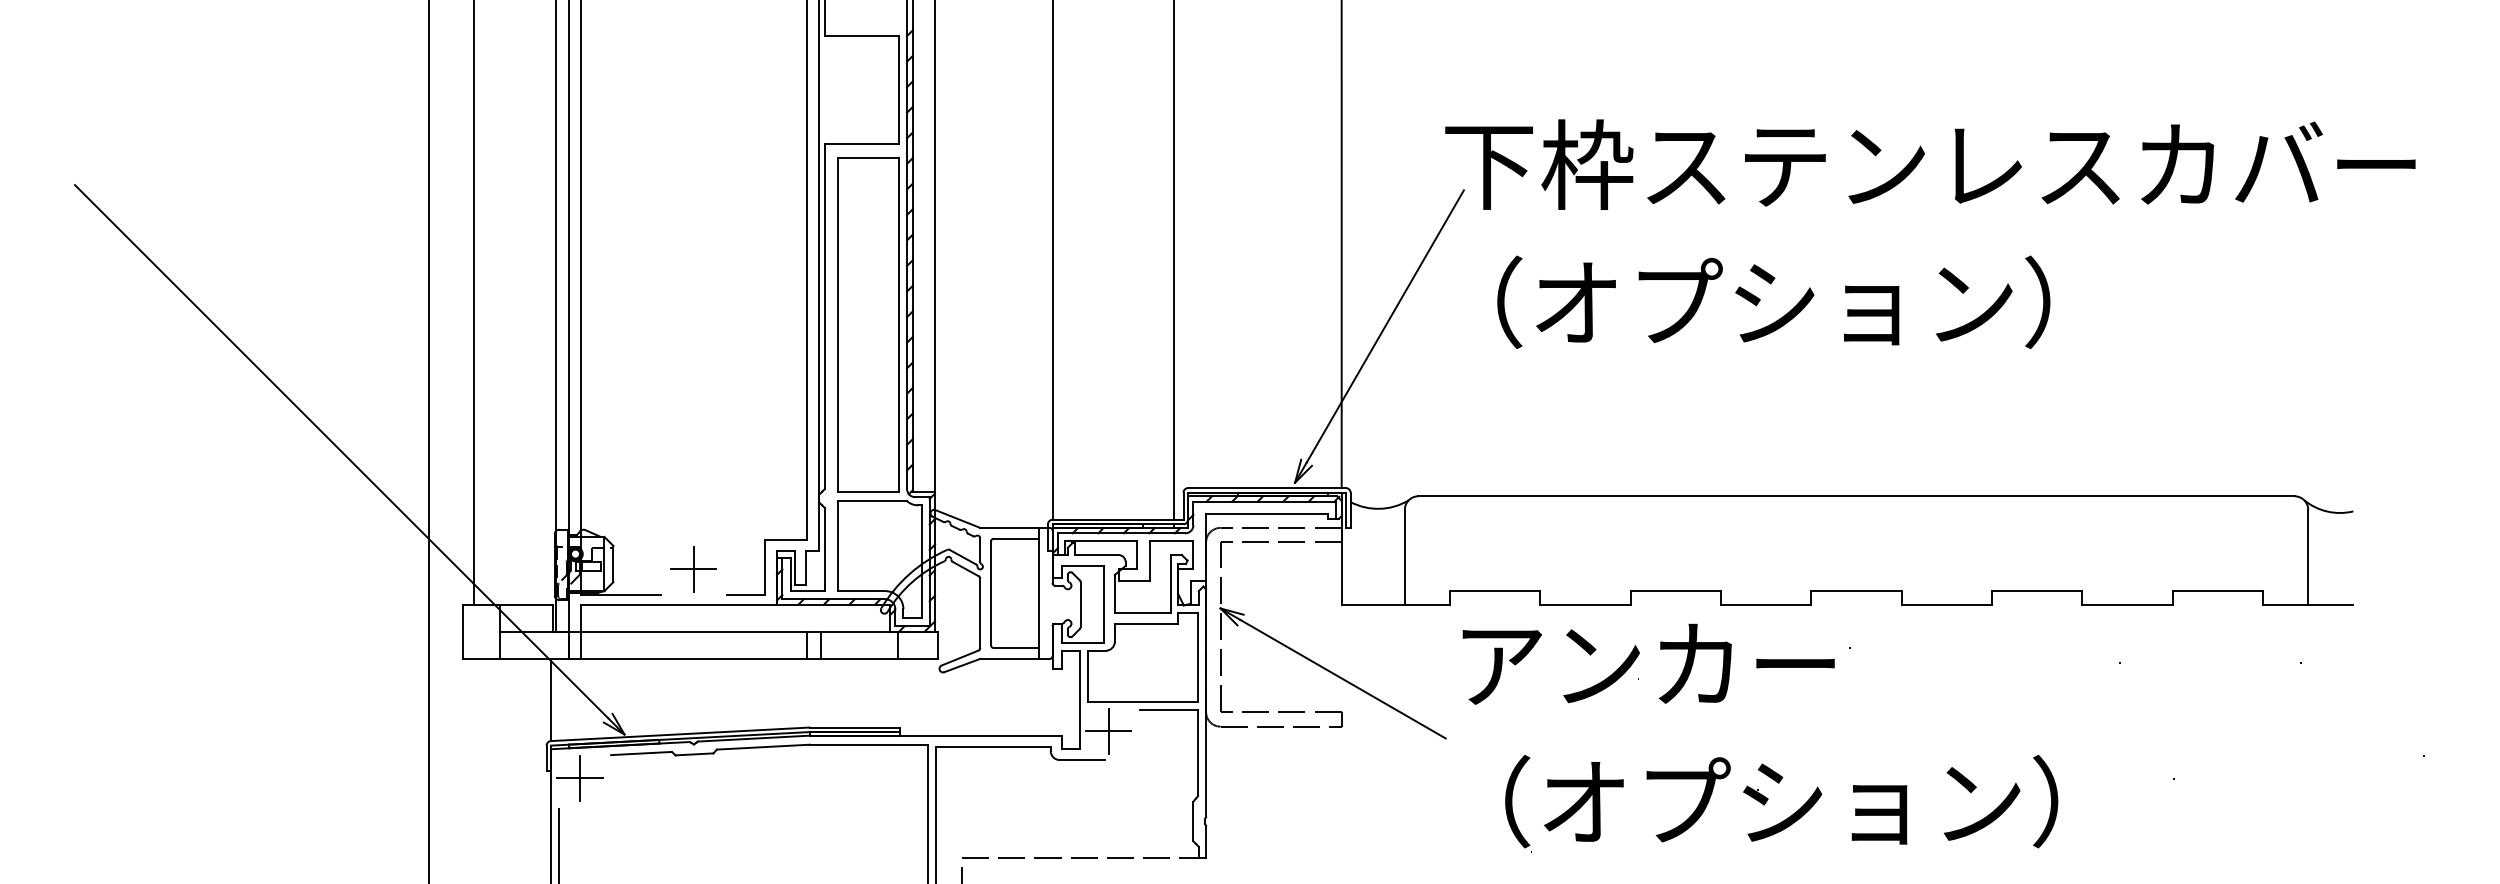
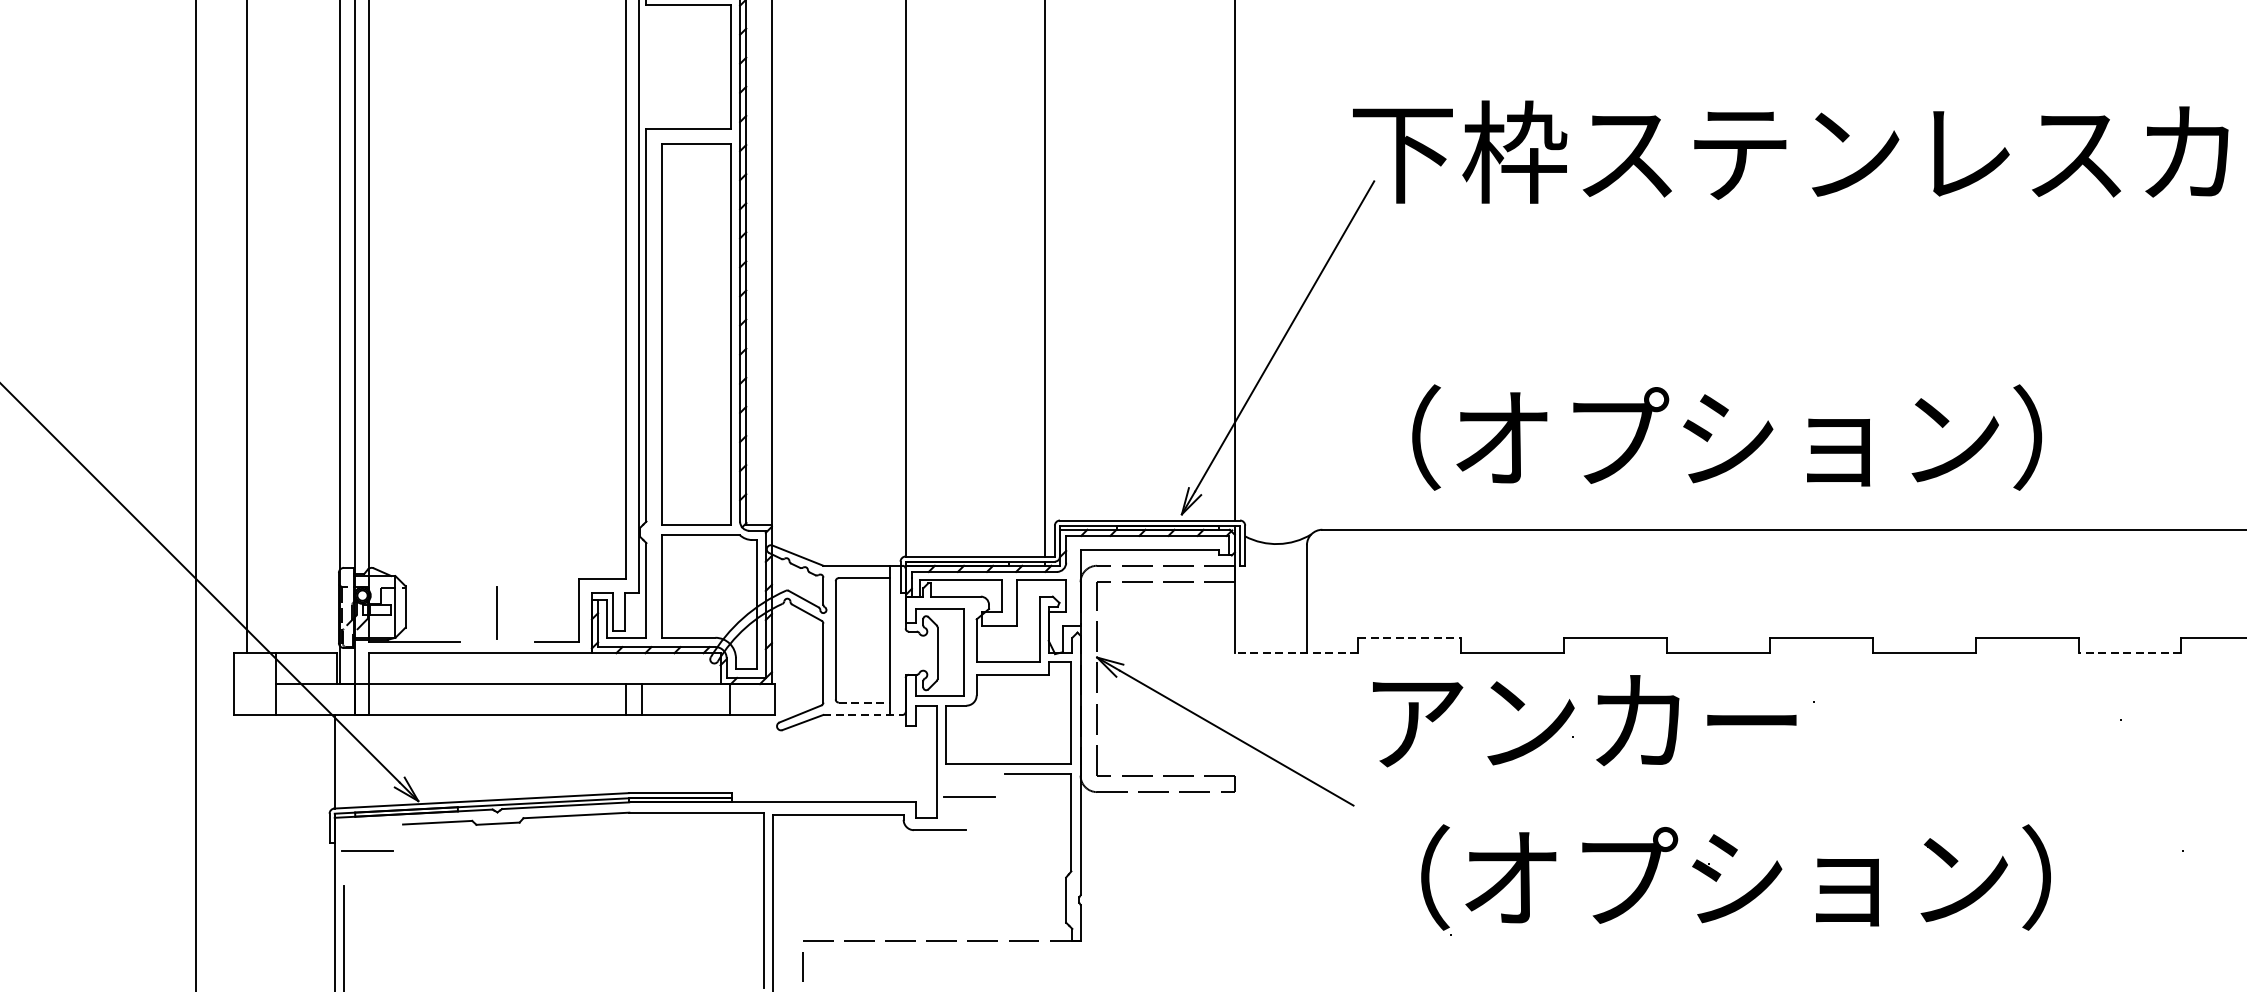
text: (1773, 301) -> (1726, 436), moved
line: (693, 569) -> (496, 613), removed
line: (1495, 591) -> (1410, 638), solid -> dashed
line: (1395, 604) -> (1296, 653), solid -> dashed
line: (2127, 604) -> (2129, 653), solid -> dashed
line: (1016, 648) -> (864, 703), solid -> dashed
line: (1015, 658) -> (863, 714), solid -> dashed
line: (1108, 730) -> (969, 796), removed
line: (580, 777) -> (368, 850), removed

